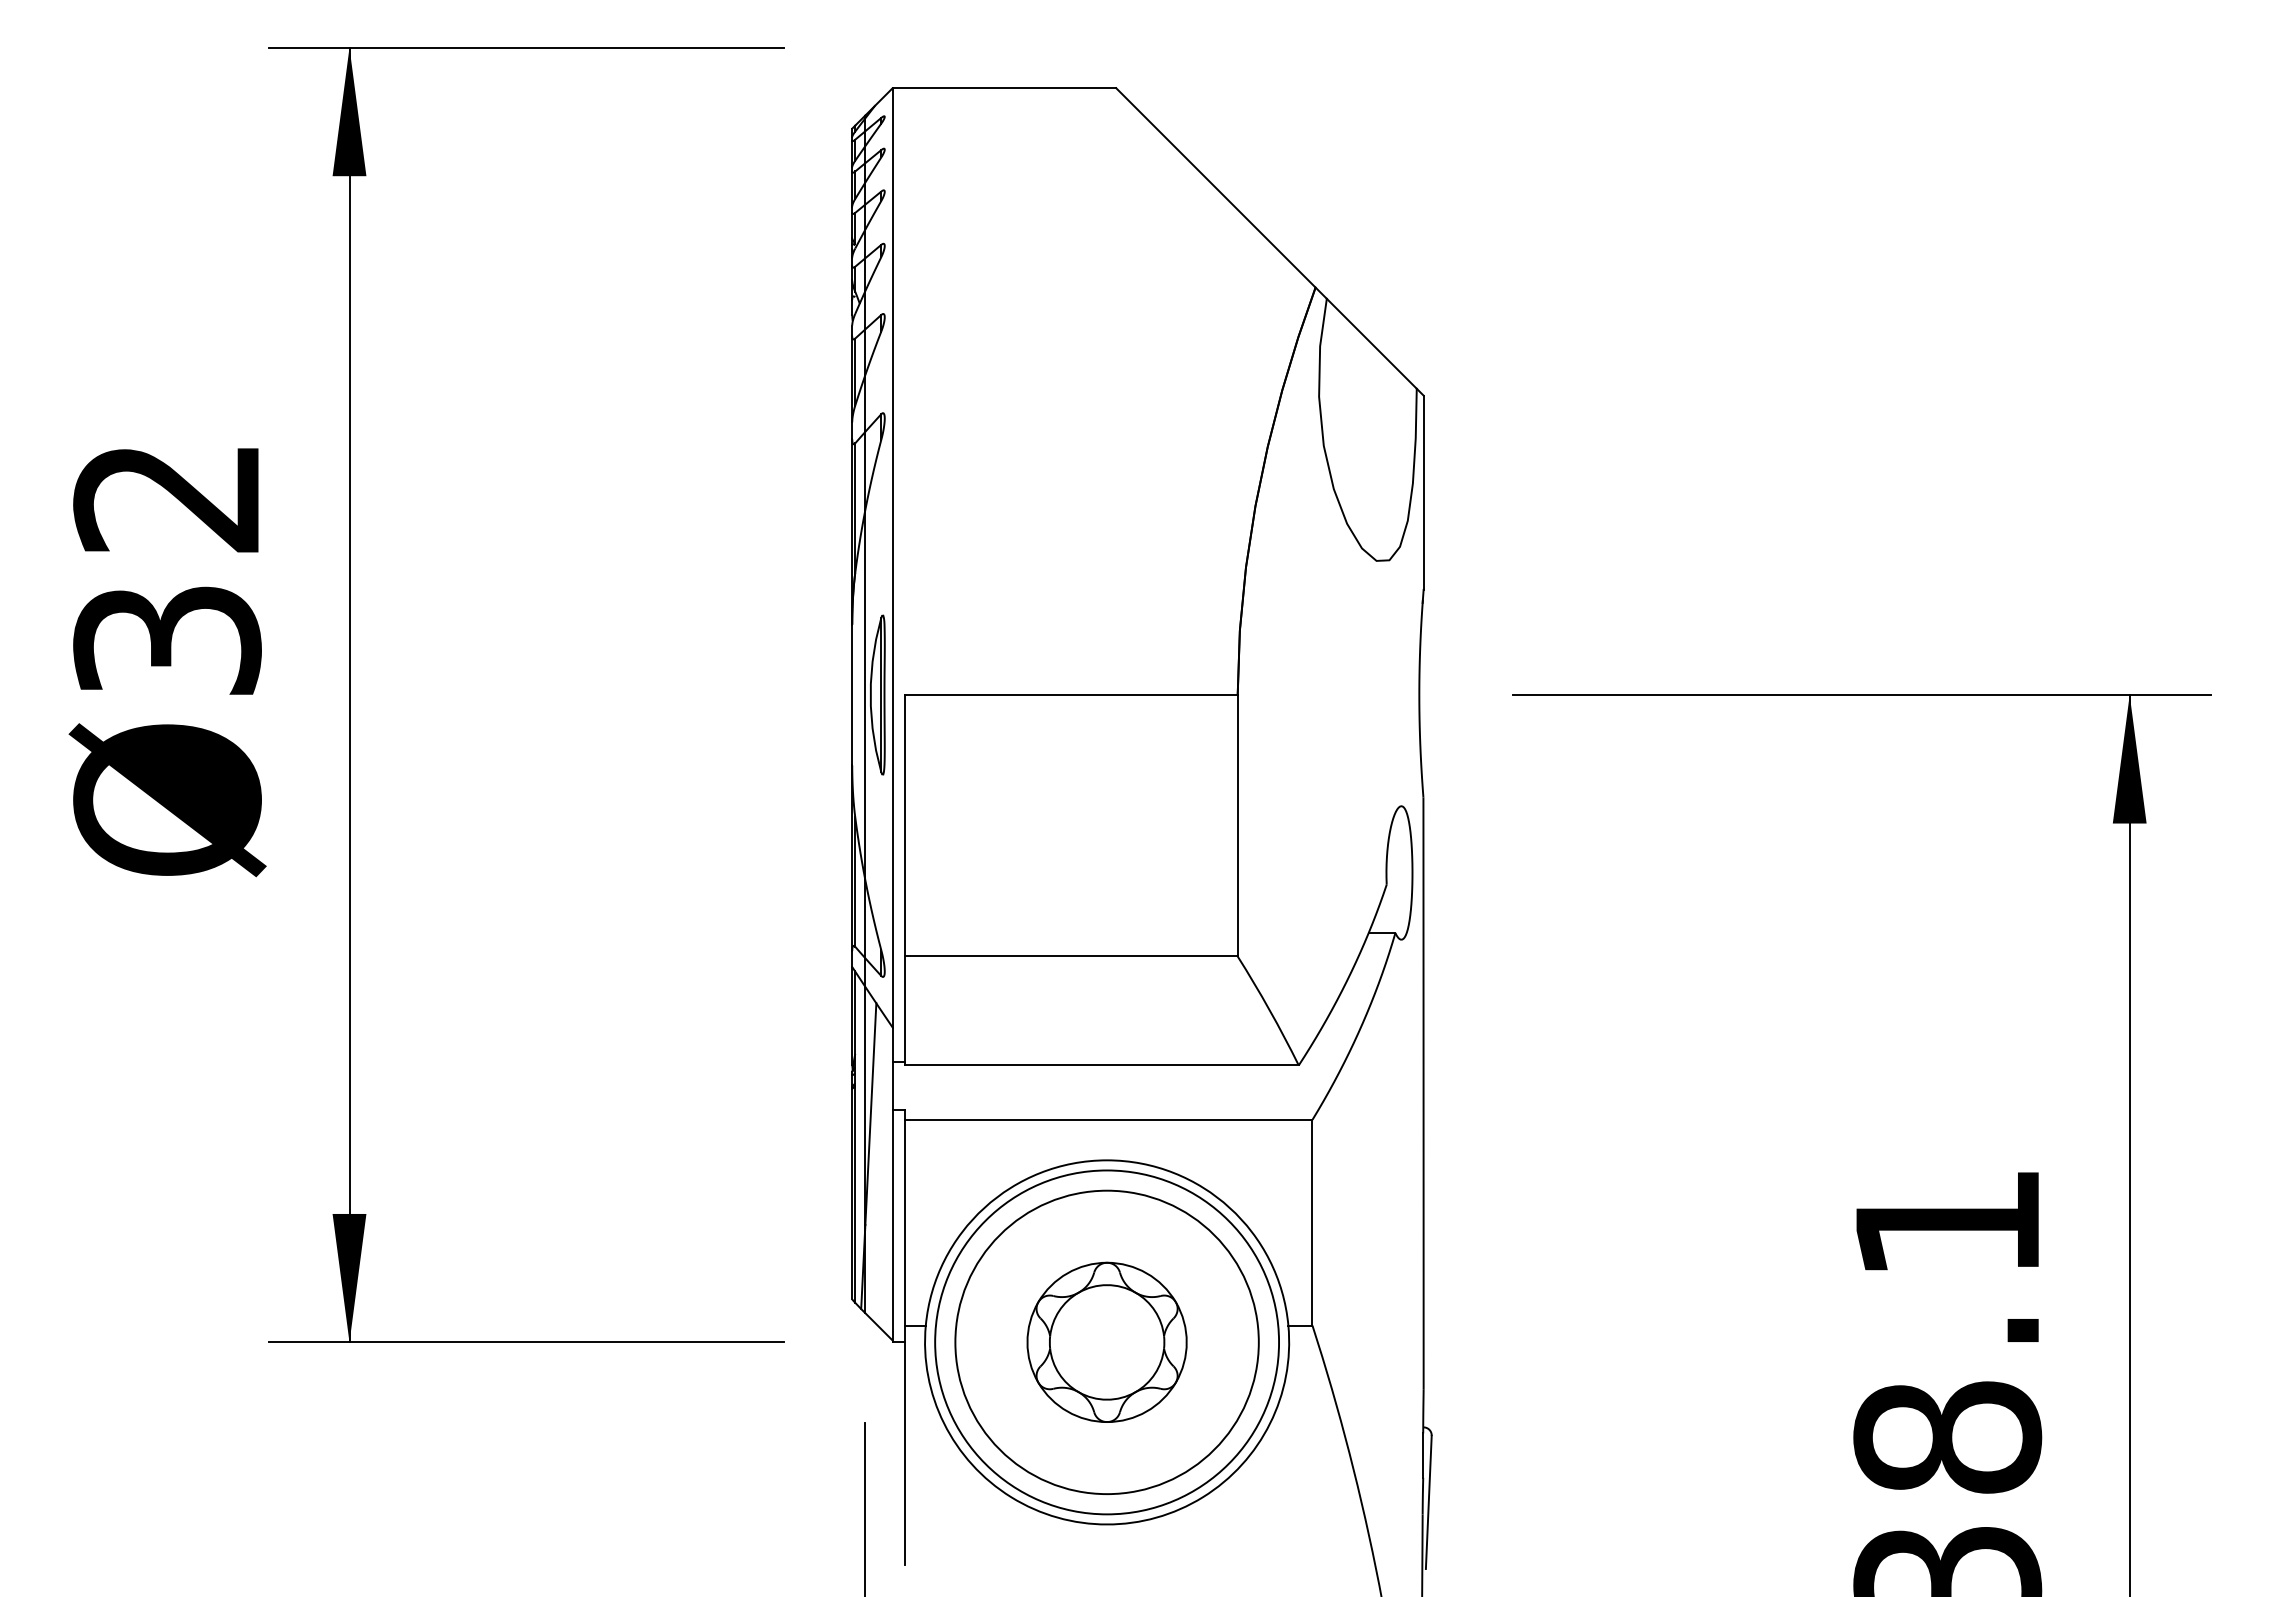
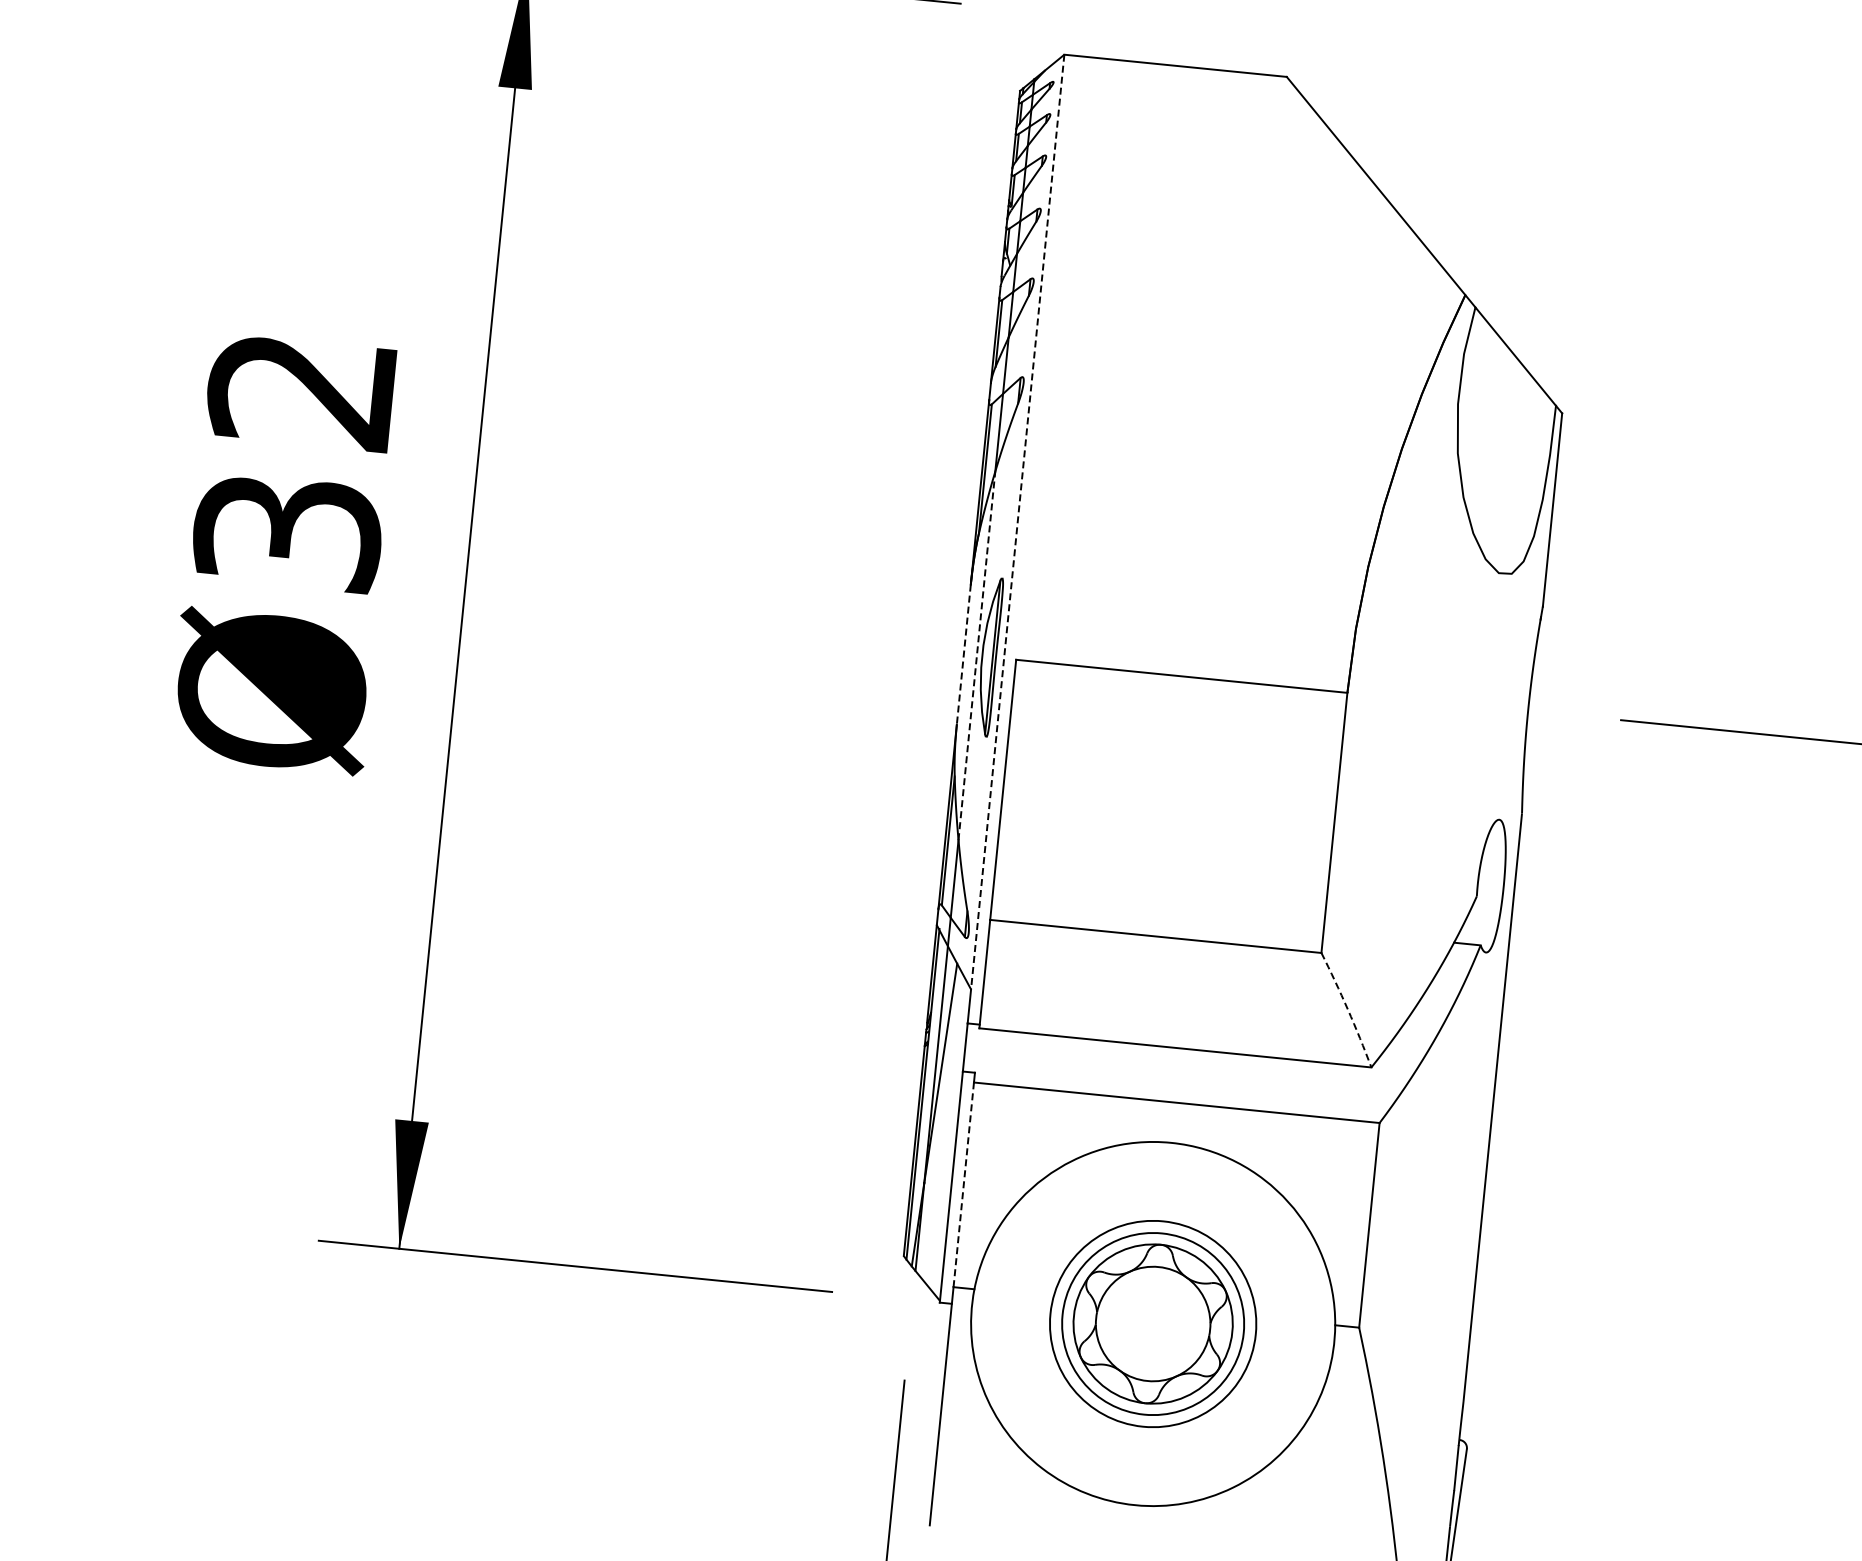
line: (892, 557) -> (1017, 521), solid -> dashed
line: (865, 694) -> (977, 655), solid -> dashed
line: (852, 695) -> (964, 655), solid -> dashed
arc: (1269, 1010) -> (1347, 1009), solid -> dashed
line: (904, 1222) -> (963, 1184), solid -> dashed
circle: (1106, 1342) -> (1152, 1324), size x0.6
circle: (1107, 1342) -> (1153, 1324), size x0.6

